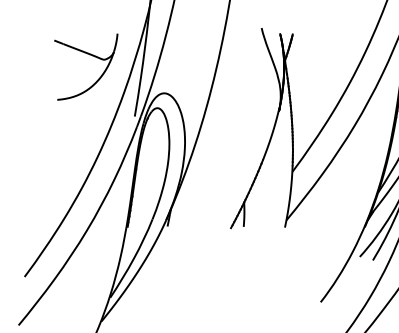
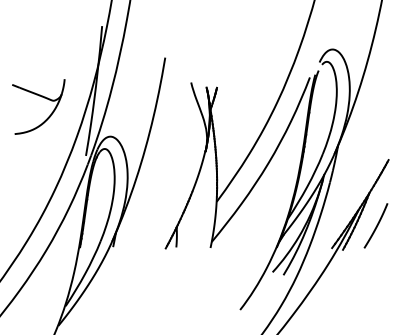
part: (89, 55) -> (41, 97), moved

